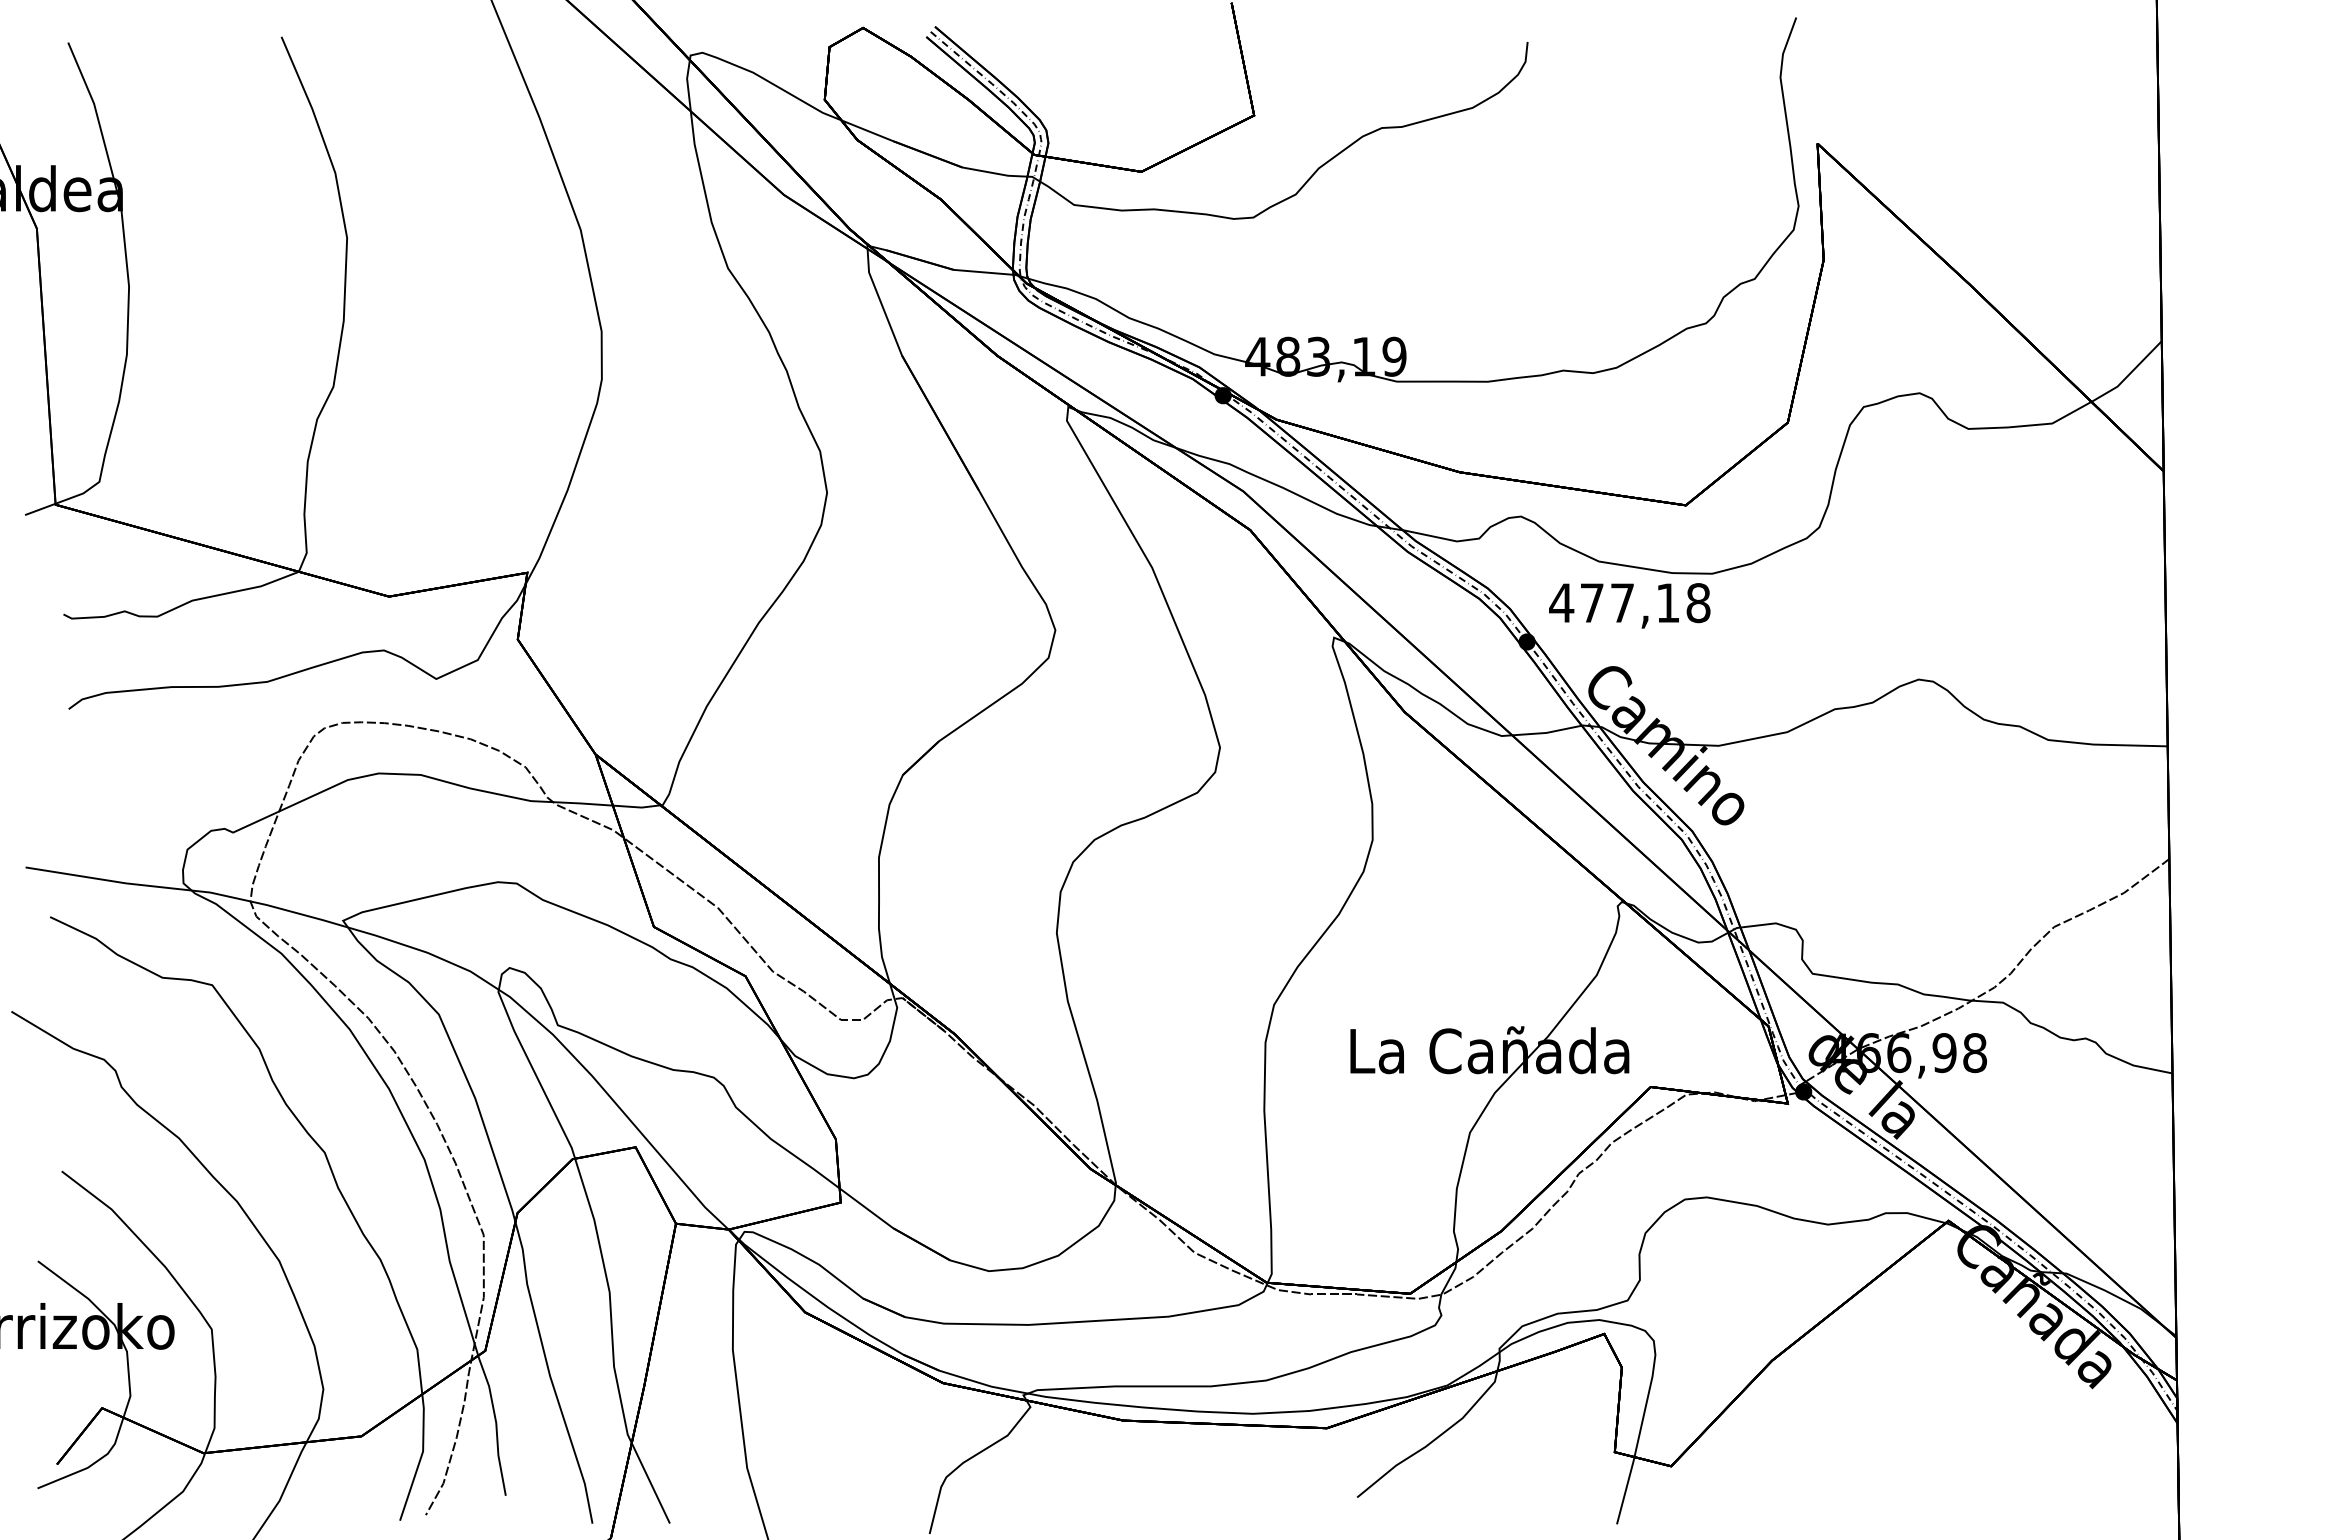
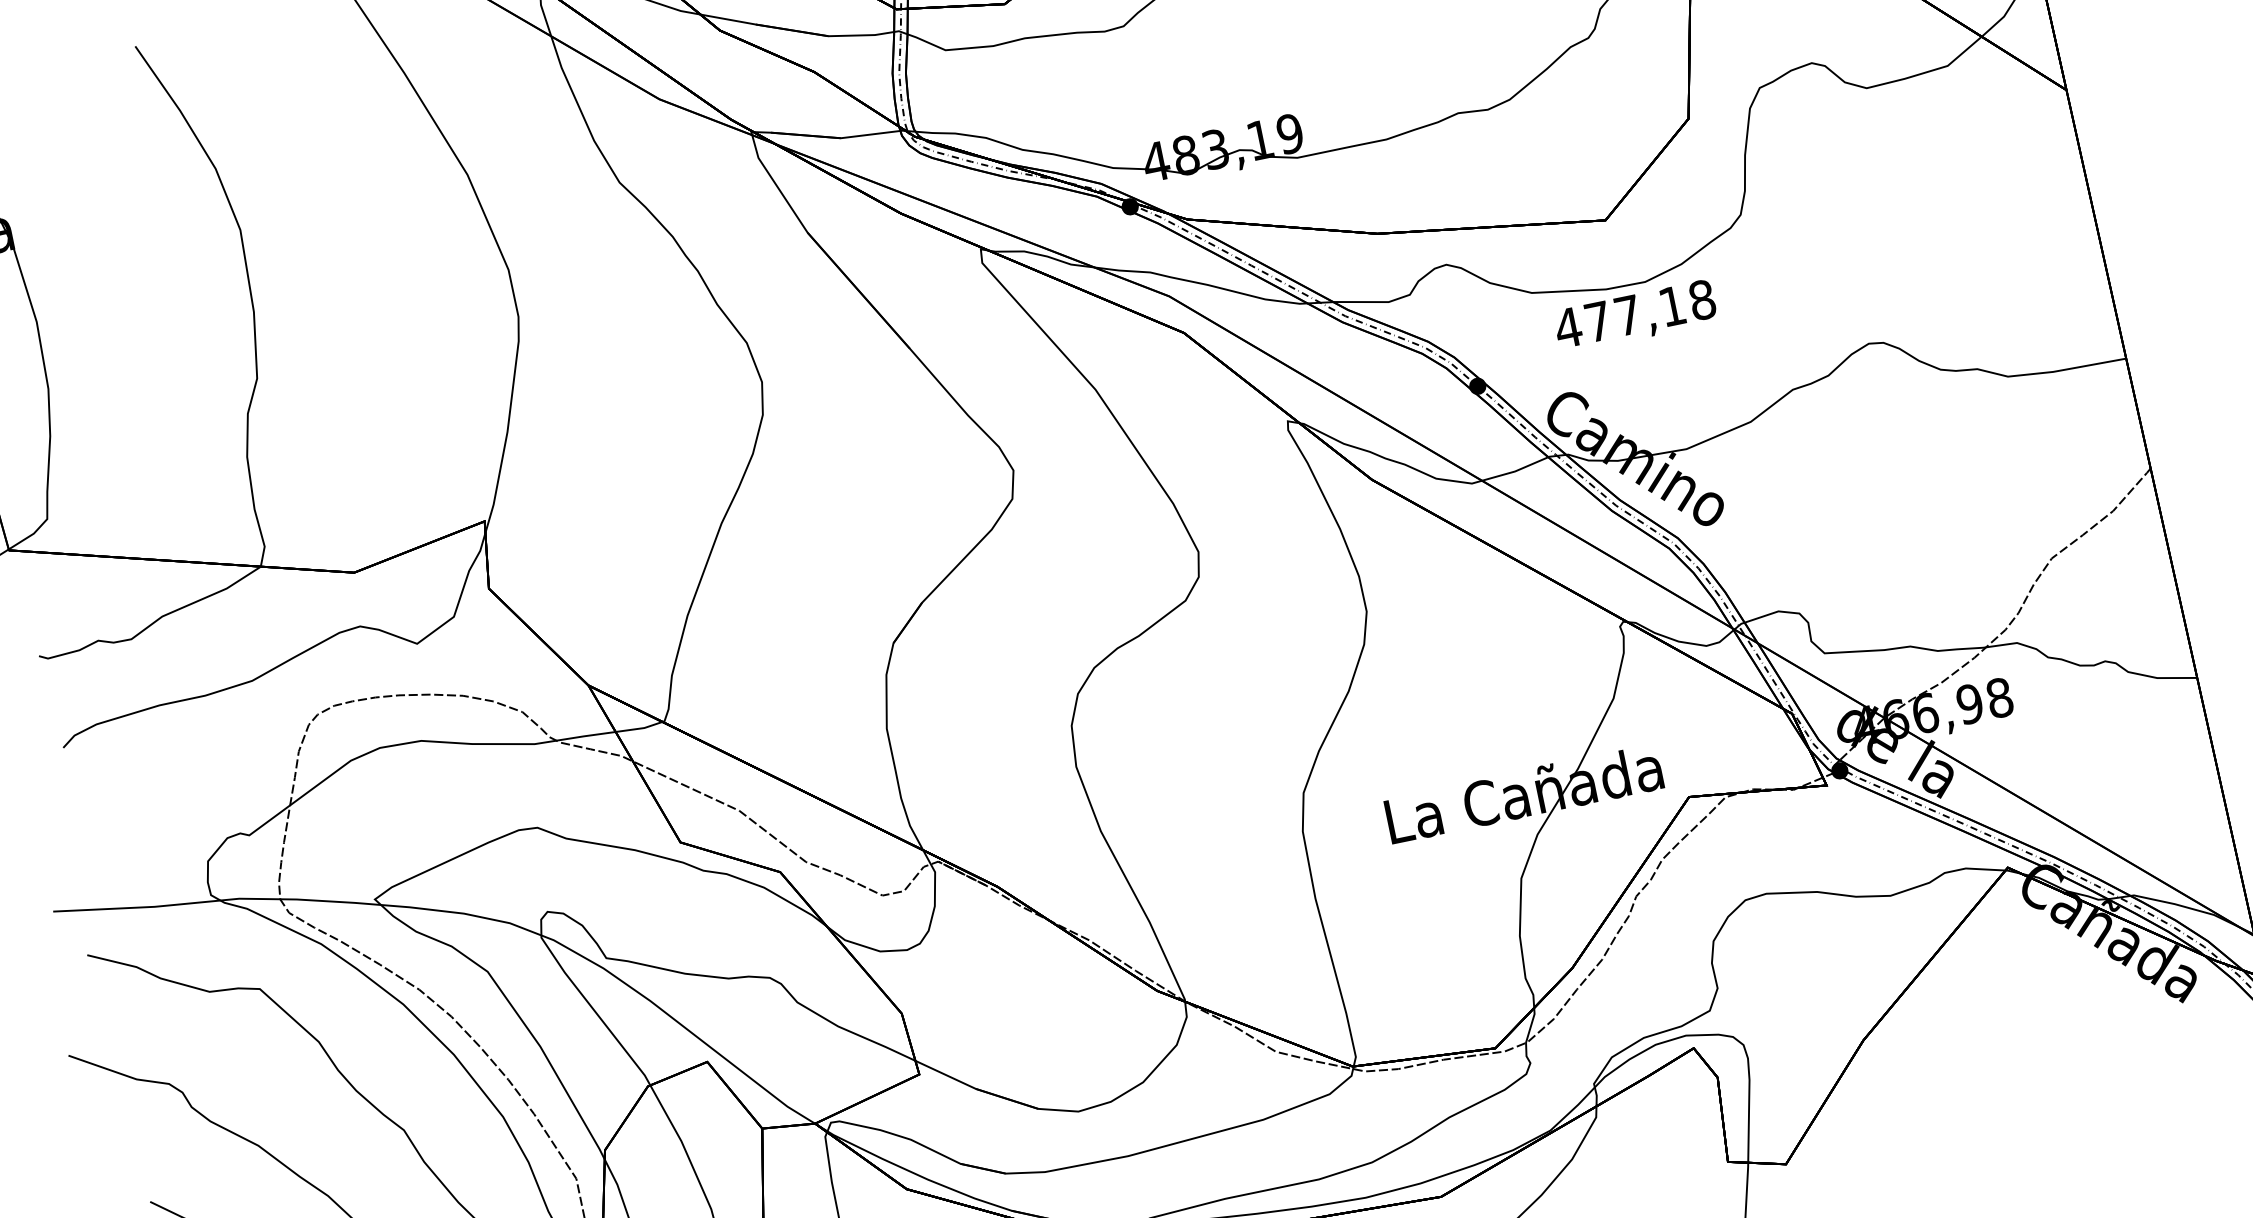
text: (1629, 605) -> (1635, 316), moved

